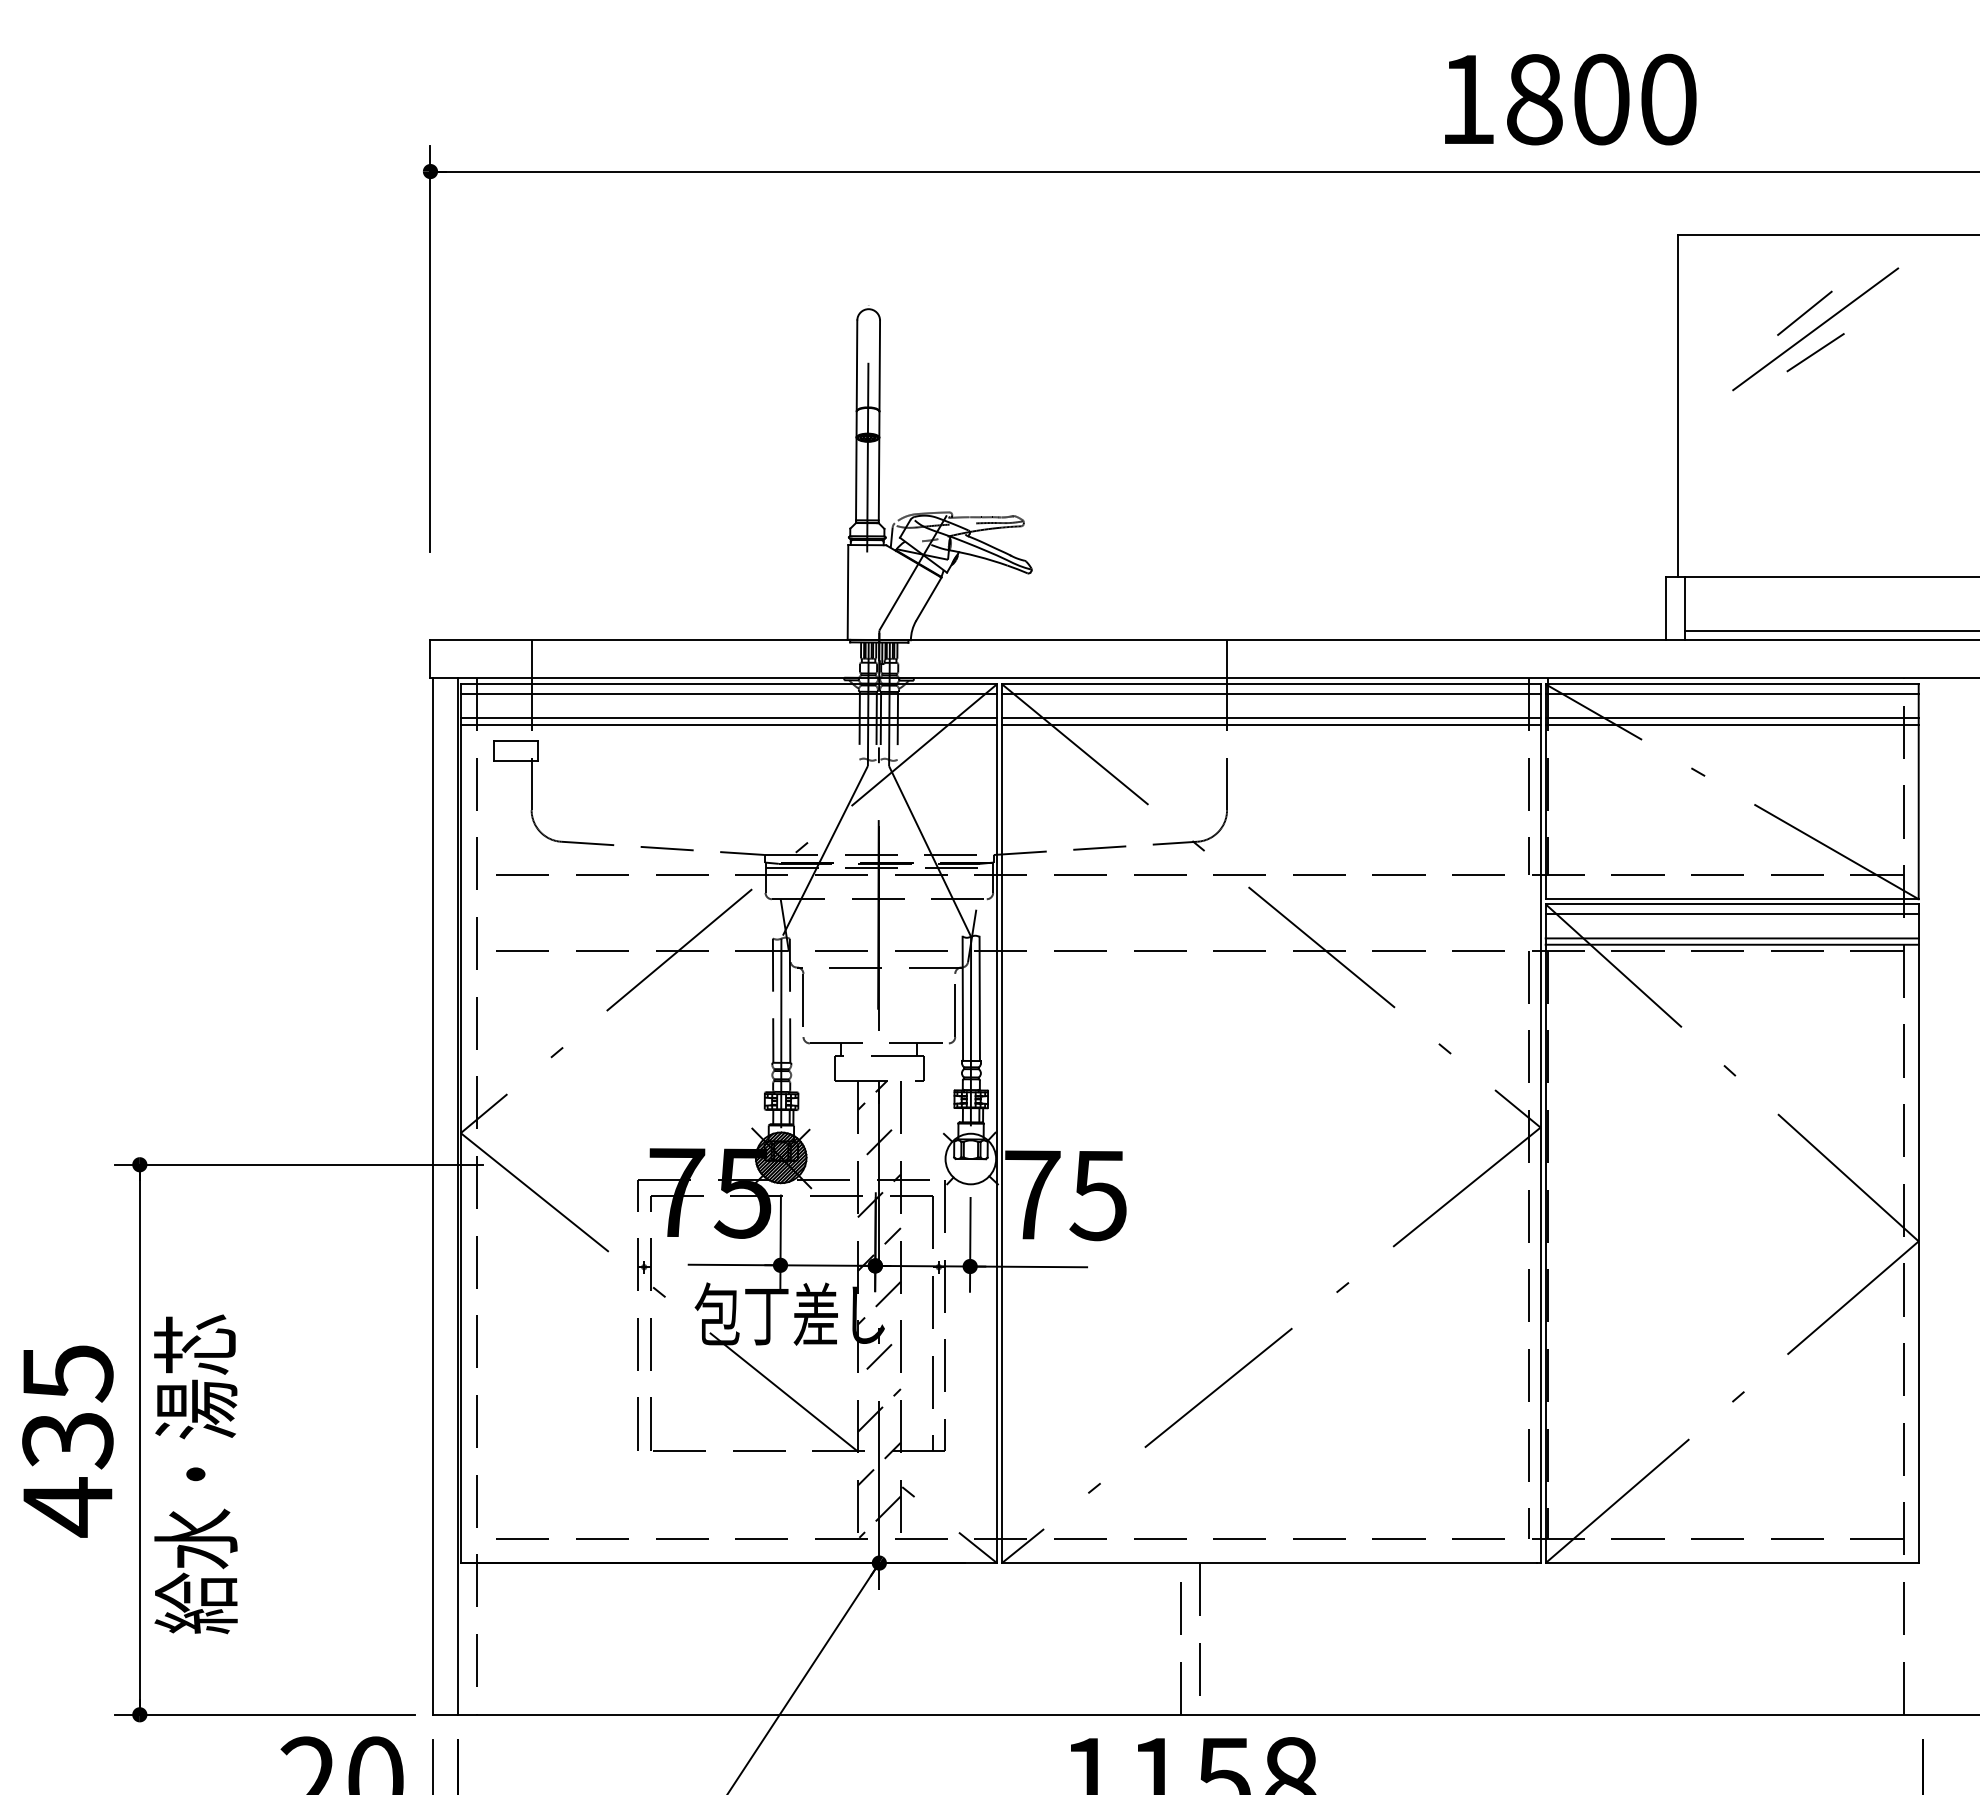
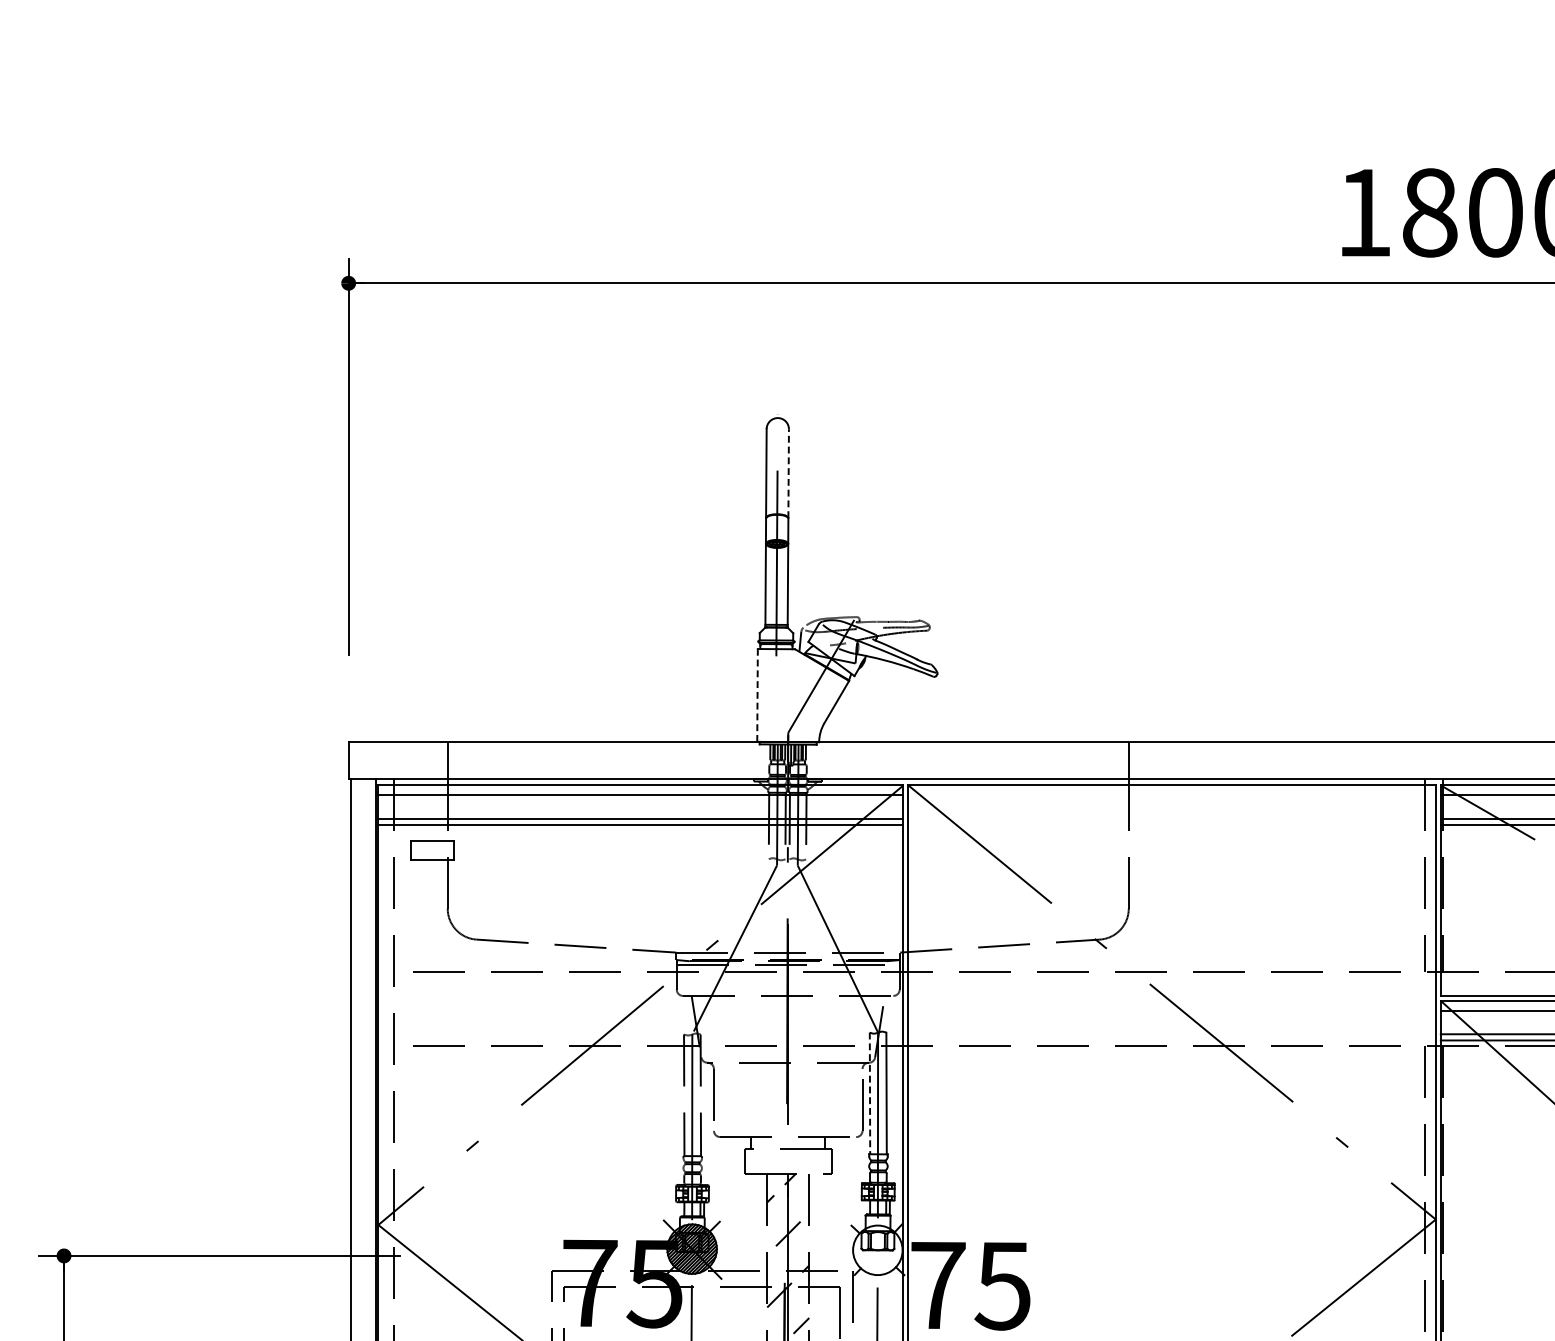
line: (879, 365) -> (788, 473), solid -> dashed
line: (847, 591) -> (757, 694), solid -> dashed
line: (1271, 694) -> (1172, 795), removed
line: (1271, 718) -> (1172, 818), removed
line: (1271, 724) -> (1172, 824), removed
line: (962, 999) -> (869, 1094), solid -> dashed

